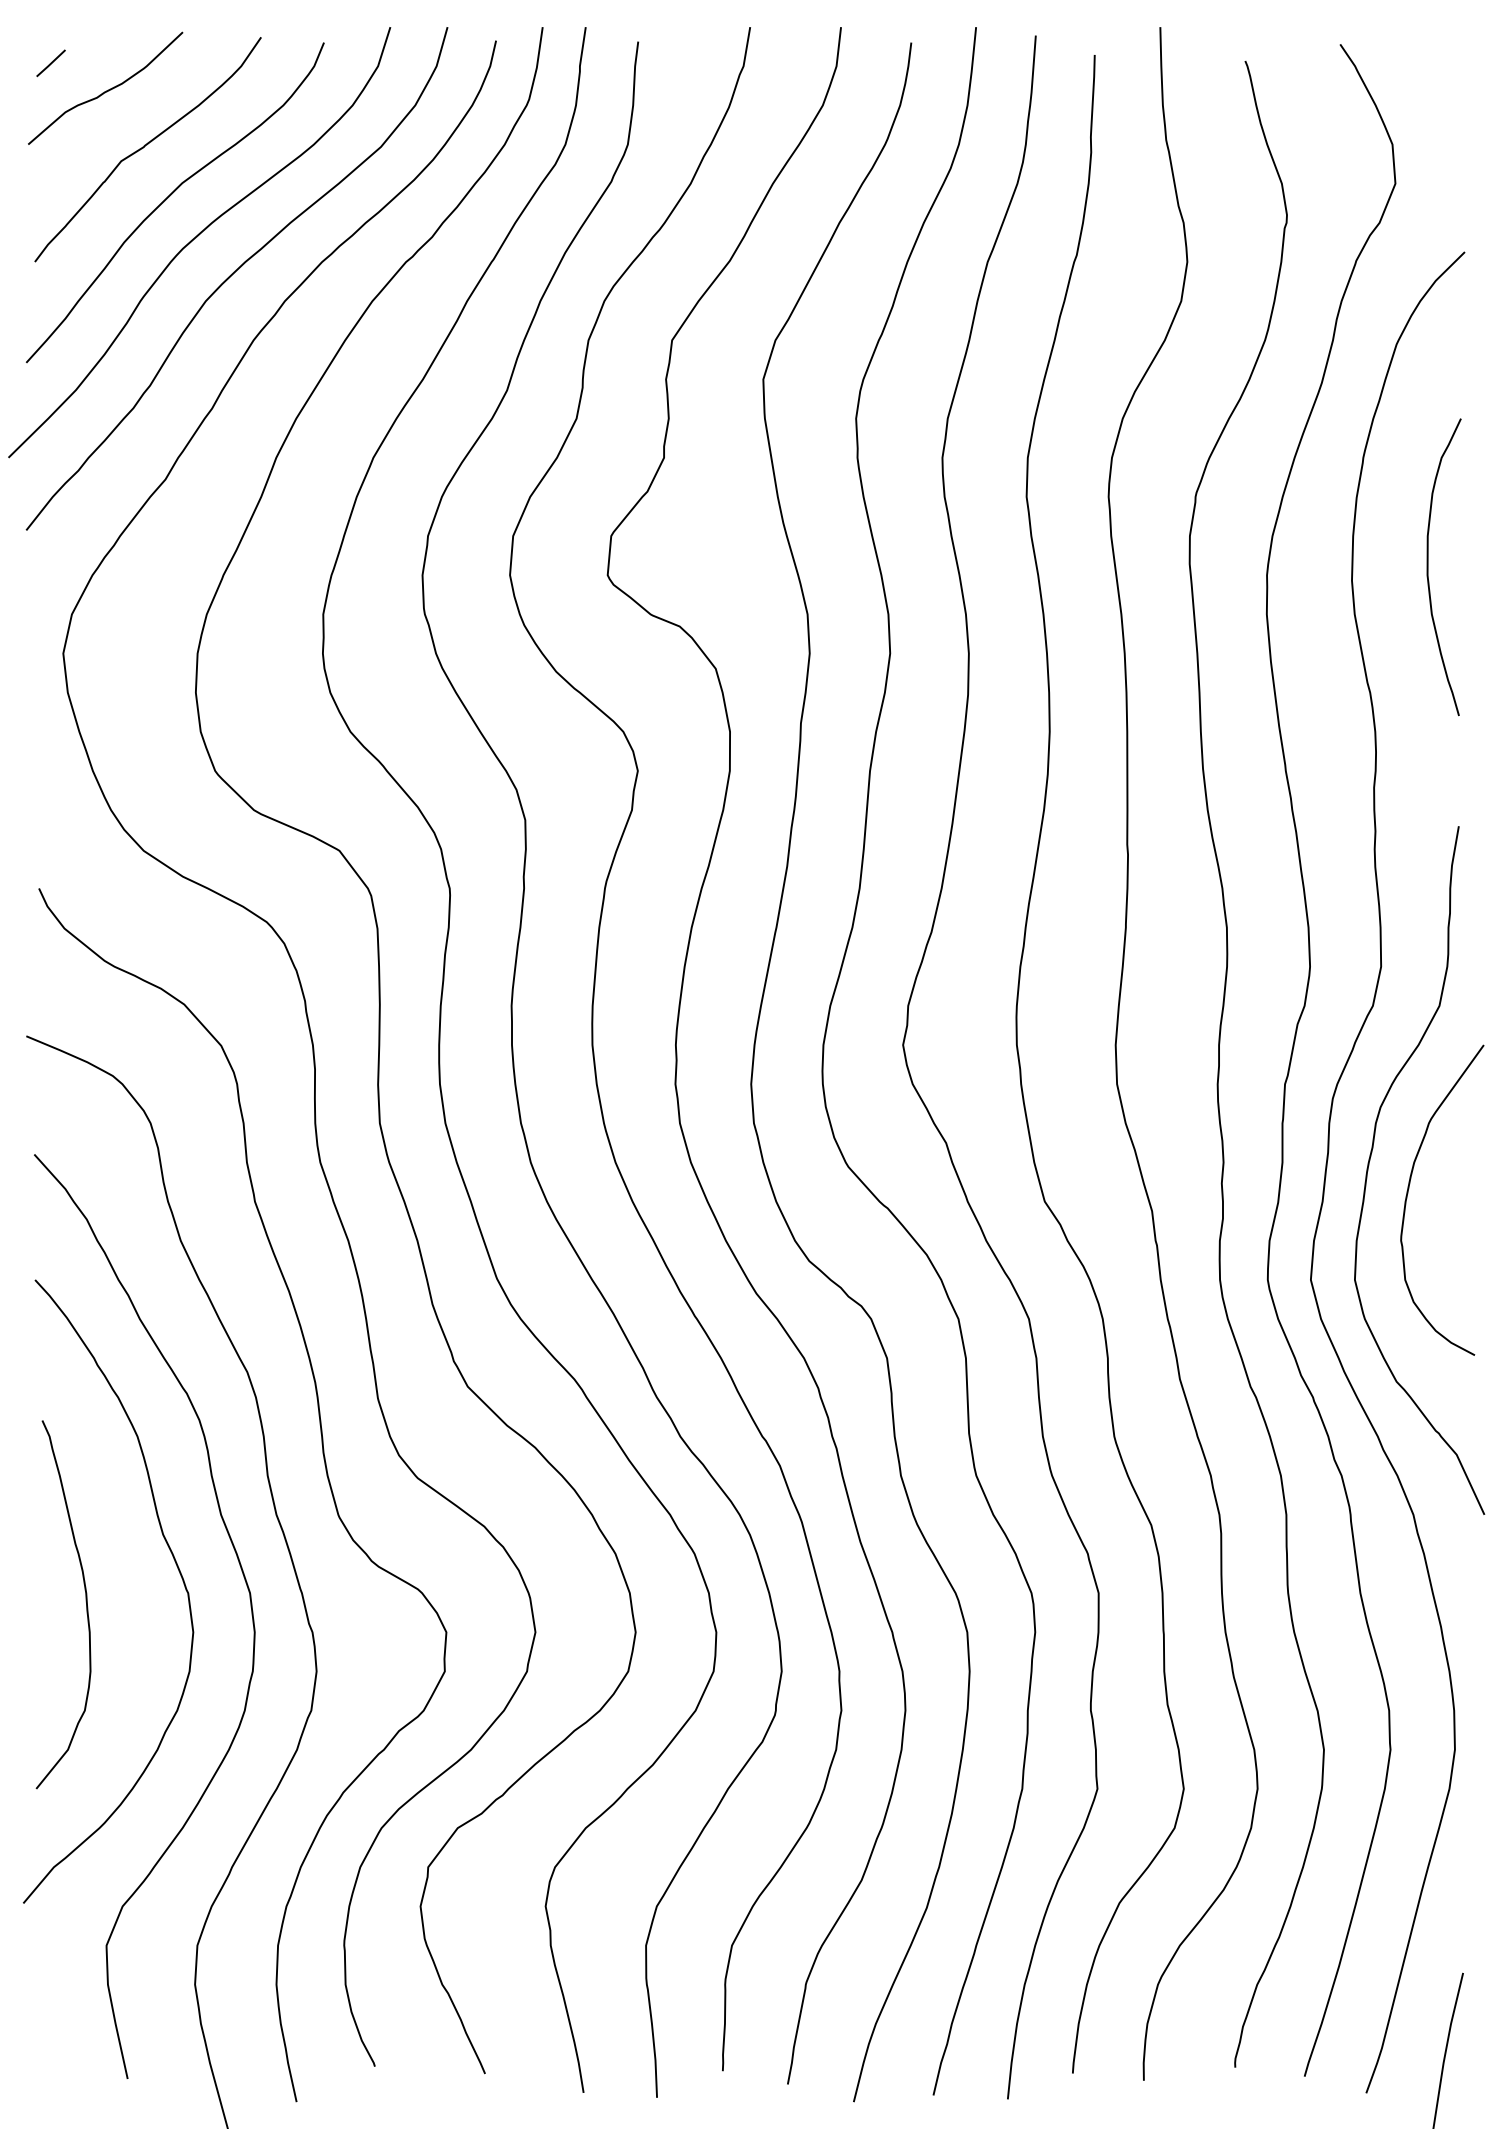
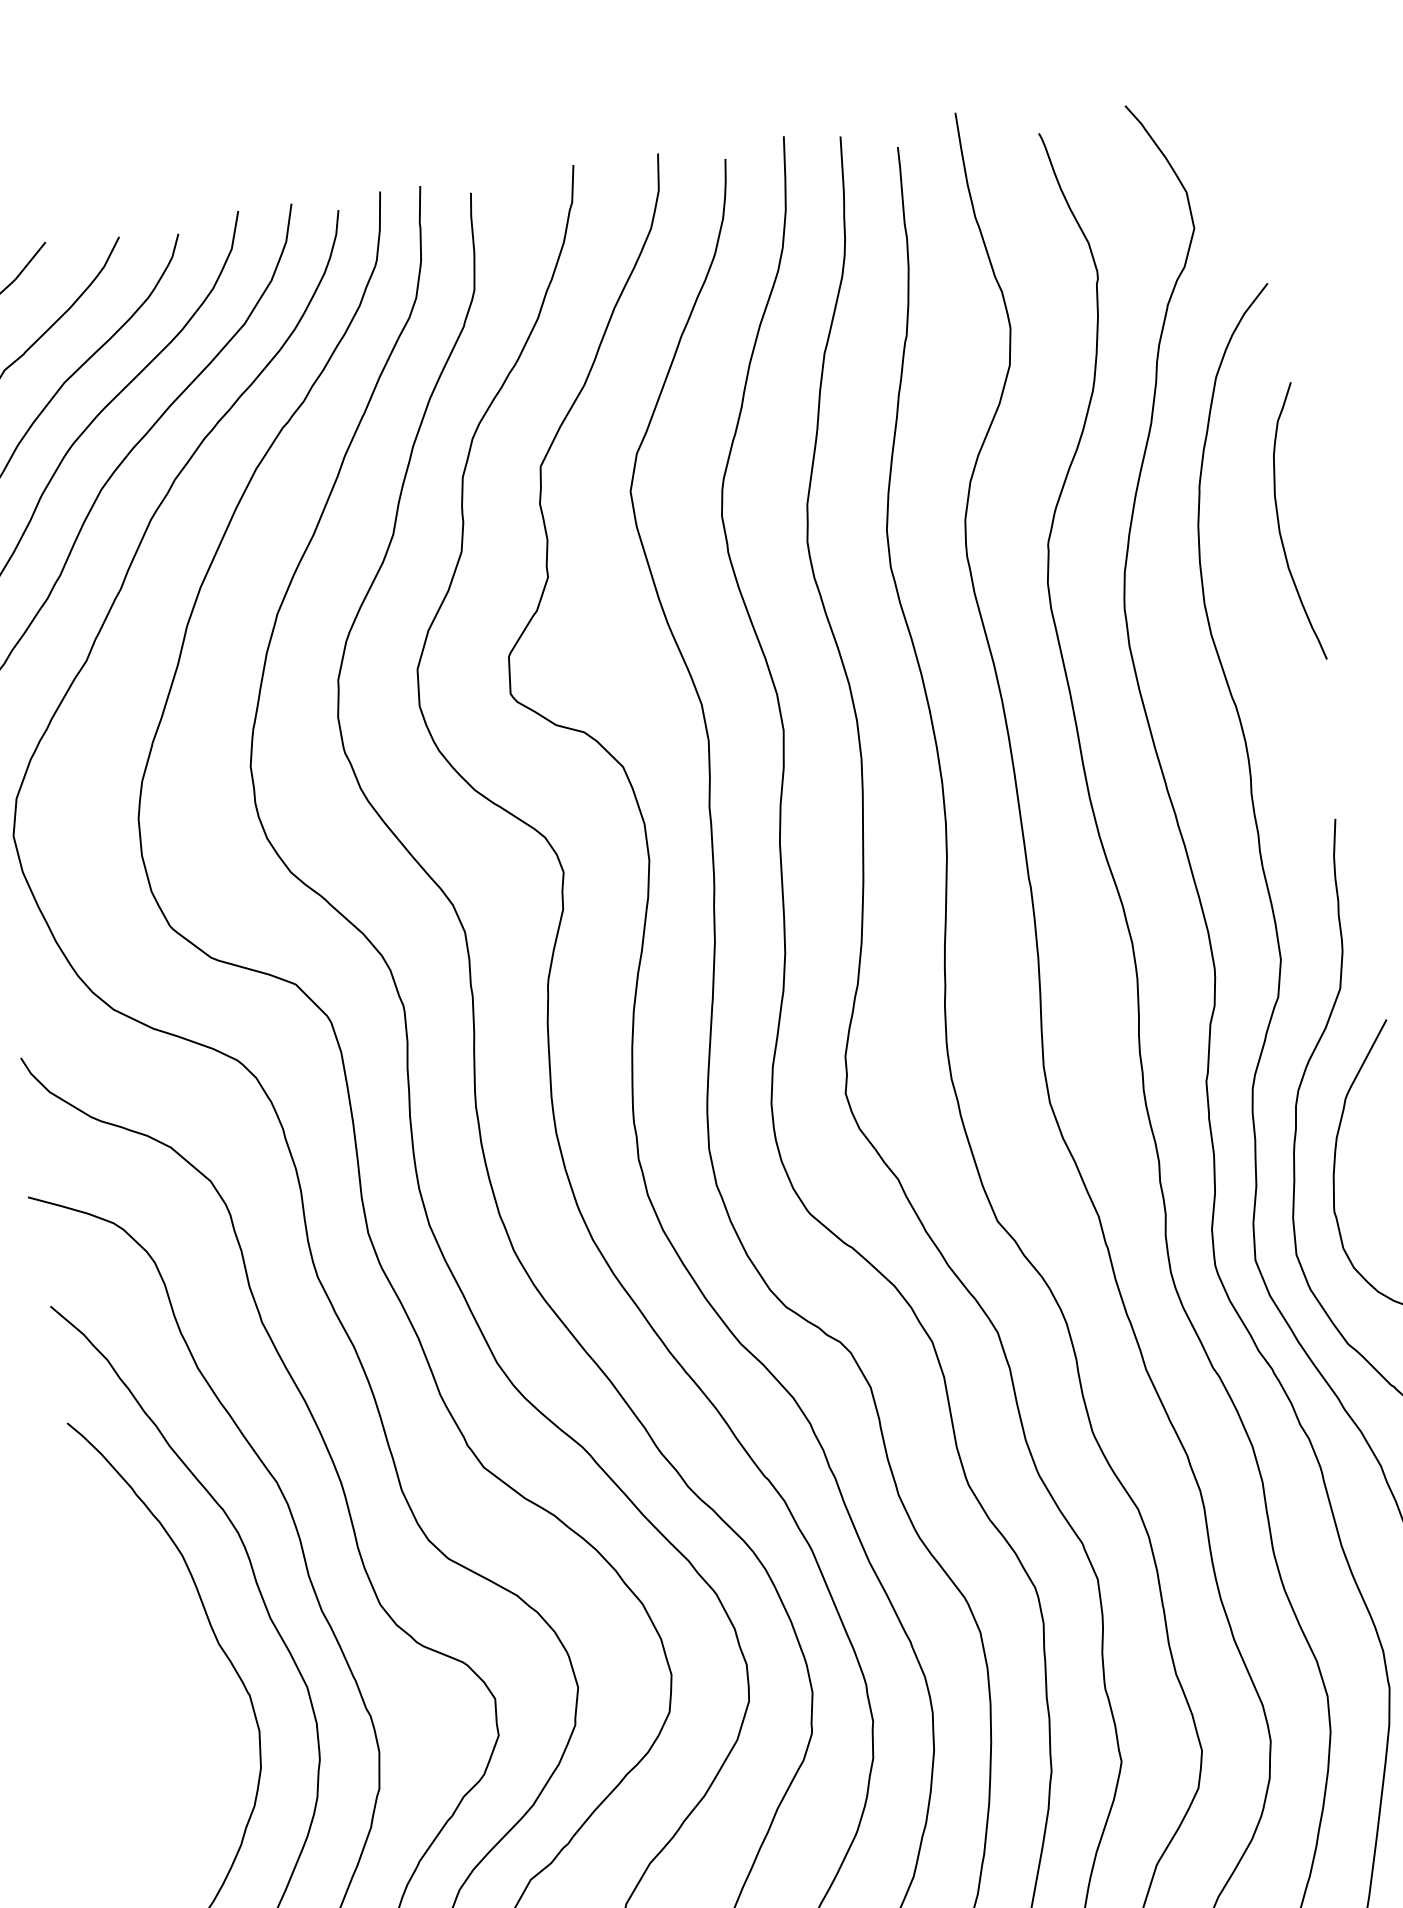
curve: (1428, 567) -> (1279, 525), moved
curve: (85, 1601) -> (155, 1716), removed

